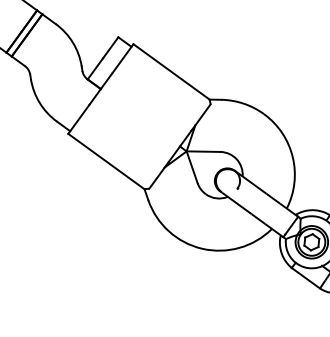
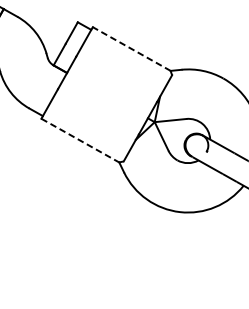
line: (171, 71) -> (131, 48), solid -> dashed
line: (106, 161) -> (80, 140), solid -> dashed

